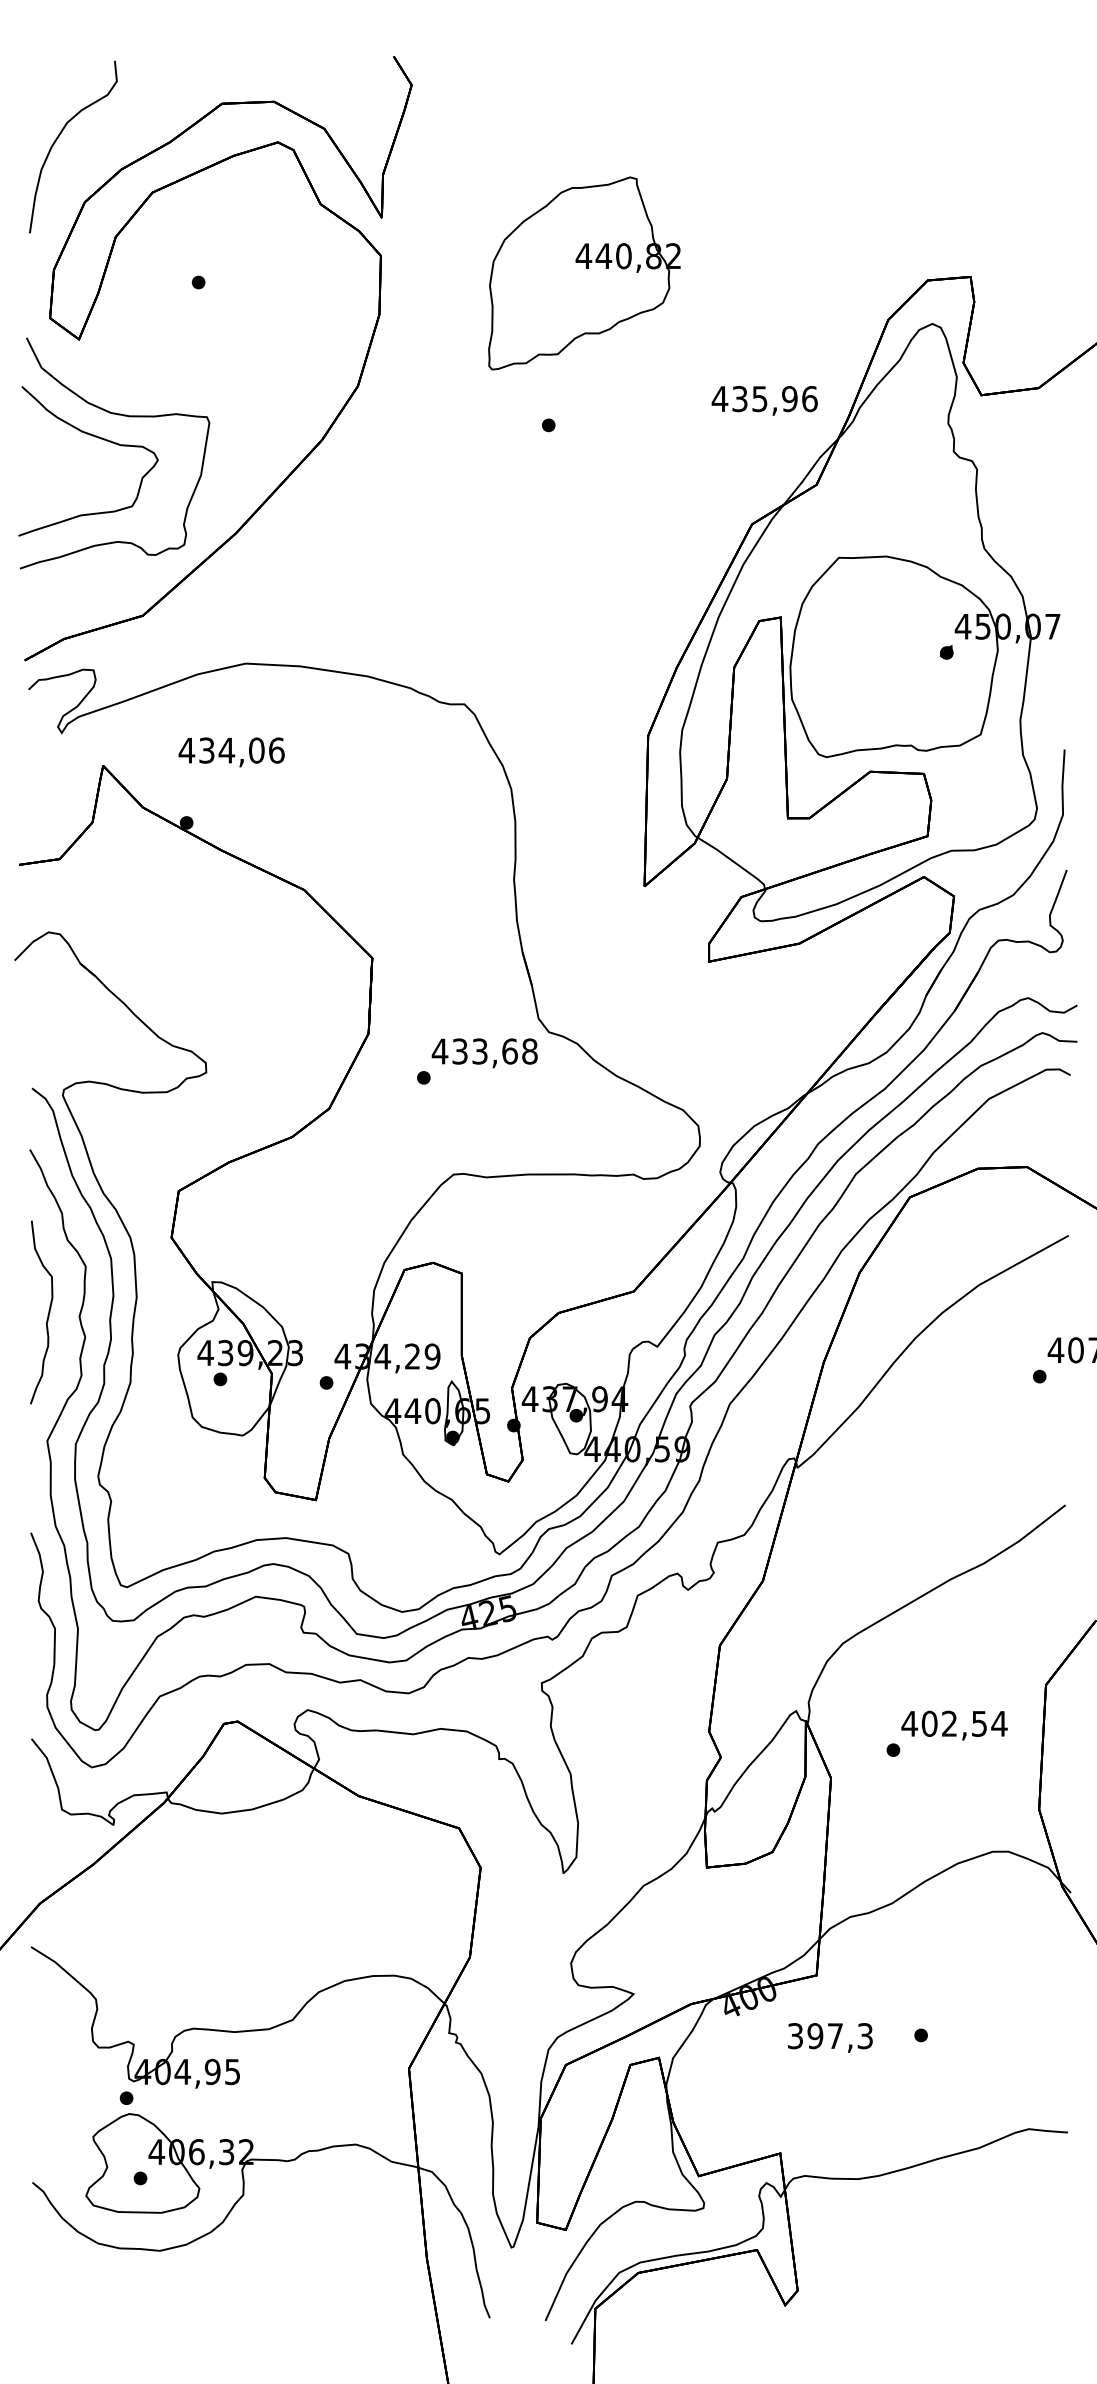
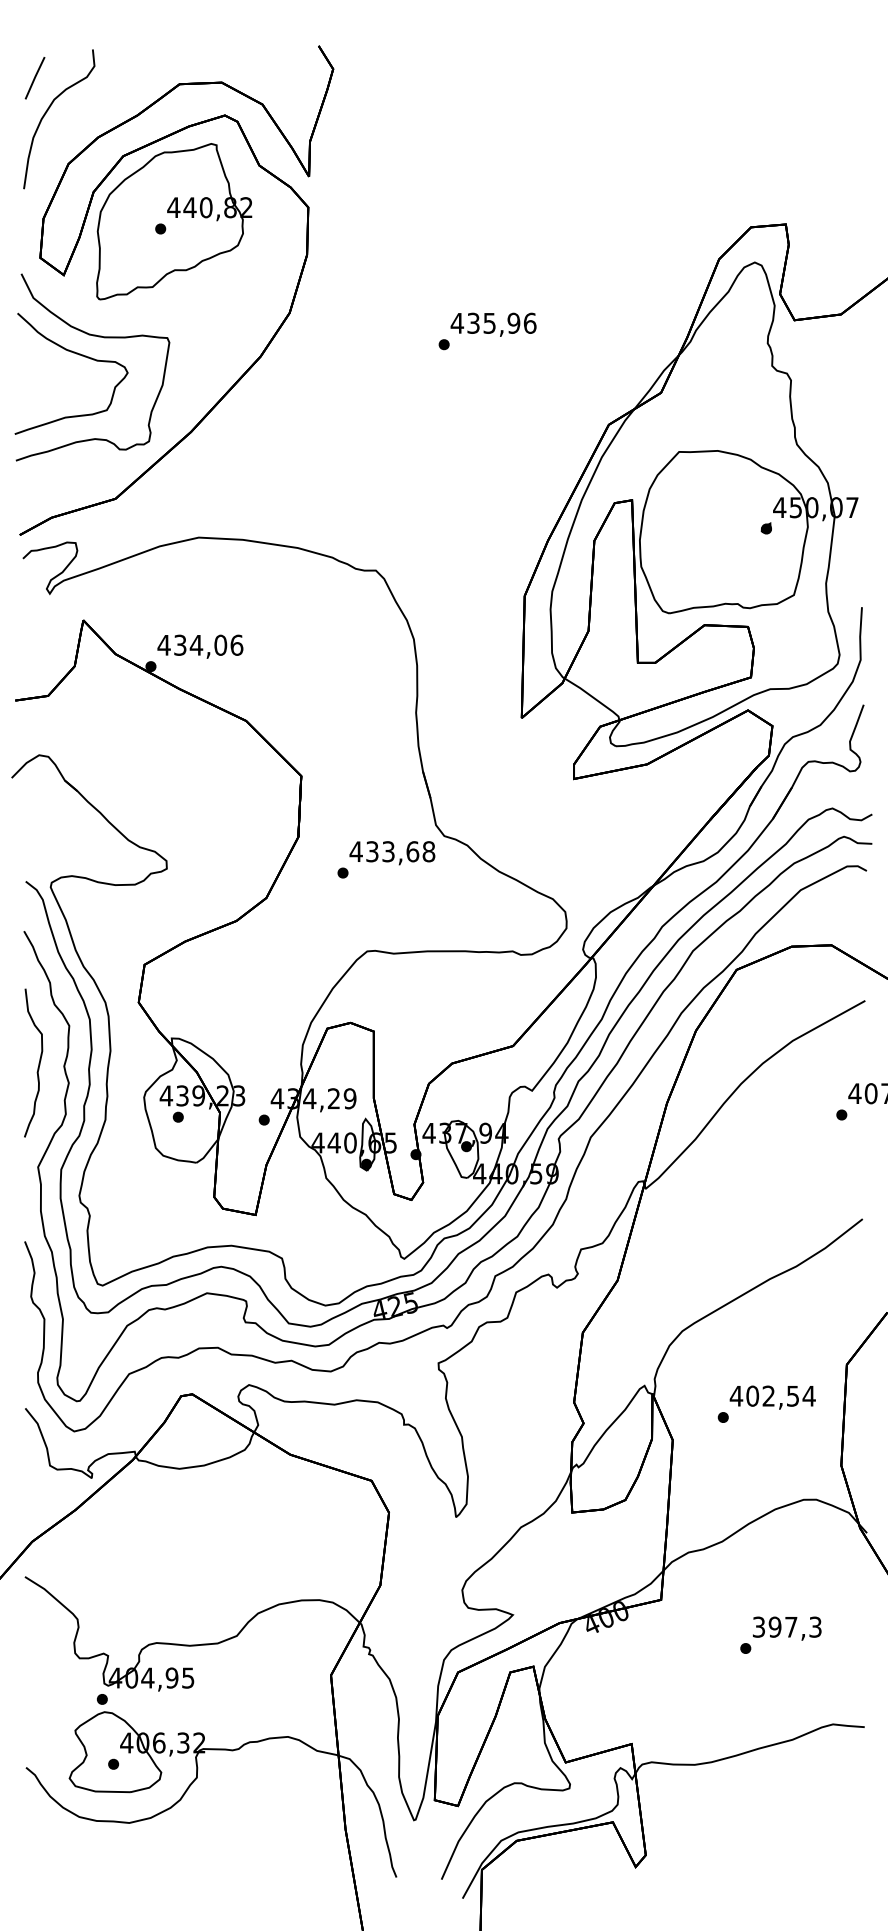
line: (43, 96) -> (35, 78), added
part: (584, 273) -> (174, 221), moved
text: (764, 400) -> (493, 324), moved
text: (231, 752) -> (200, 646), moved
text: (830, 2037) -> (787, 1628), moved

